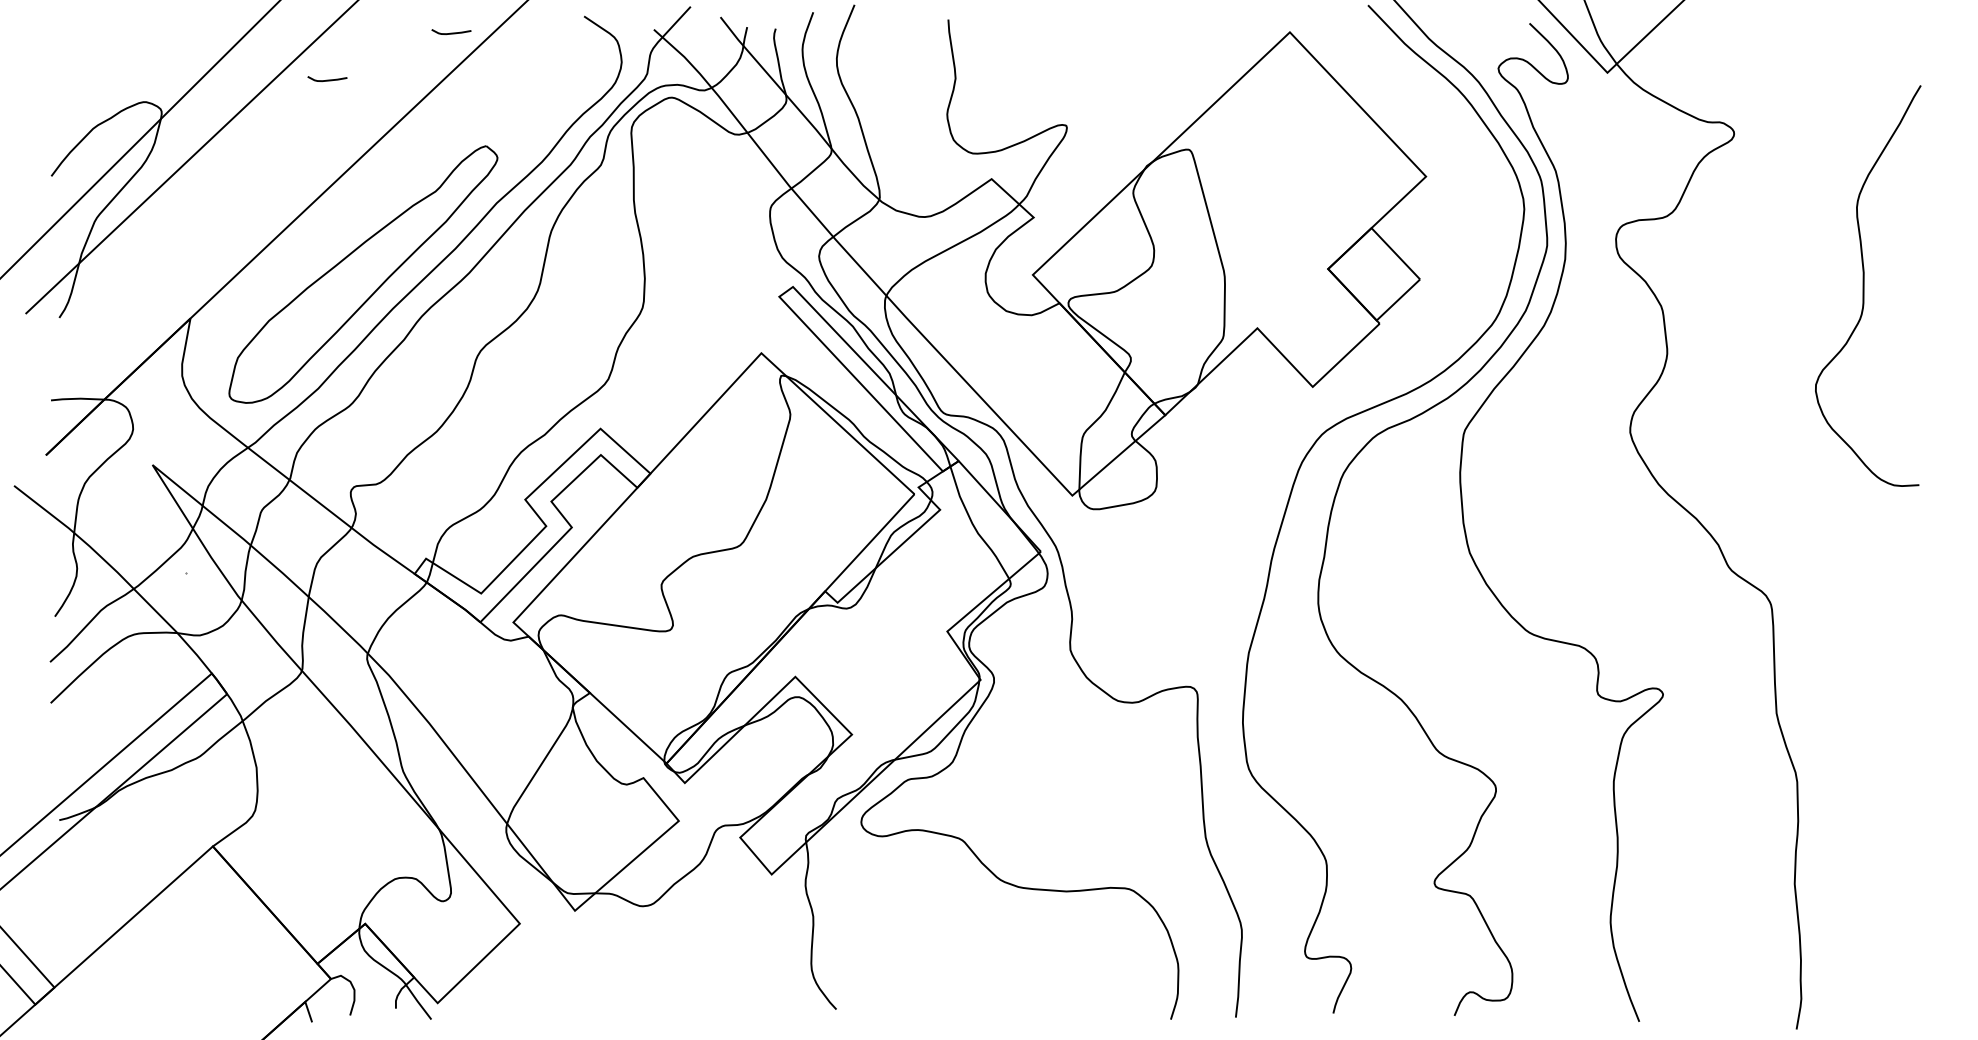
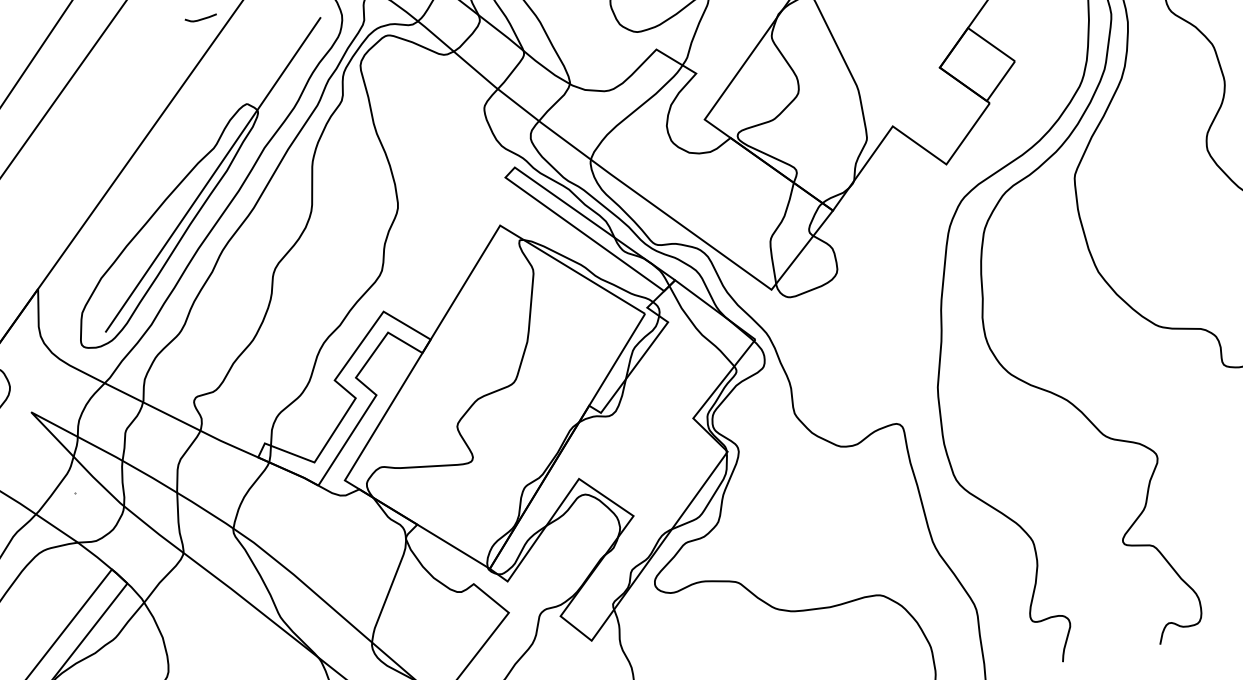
curve: (327, 79) -> (109, 76), removed
line: (428, 223) -> (213, 175), added

